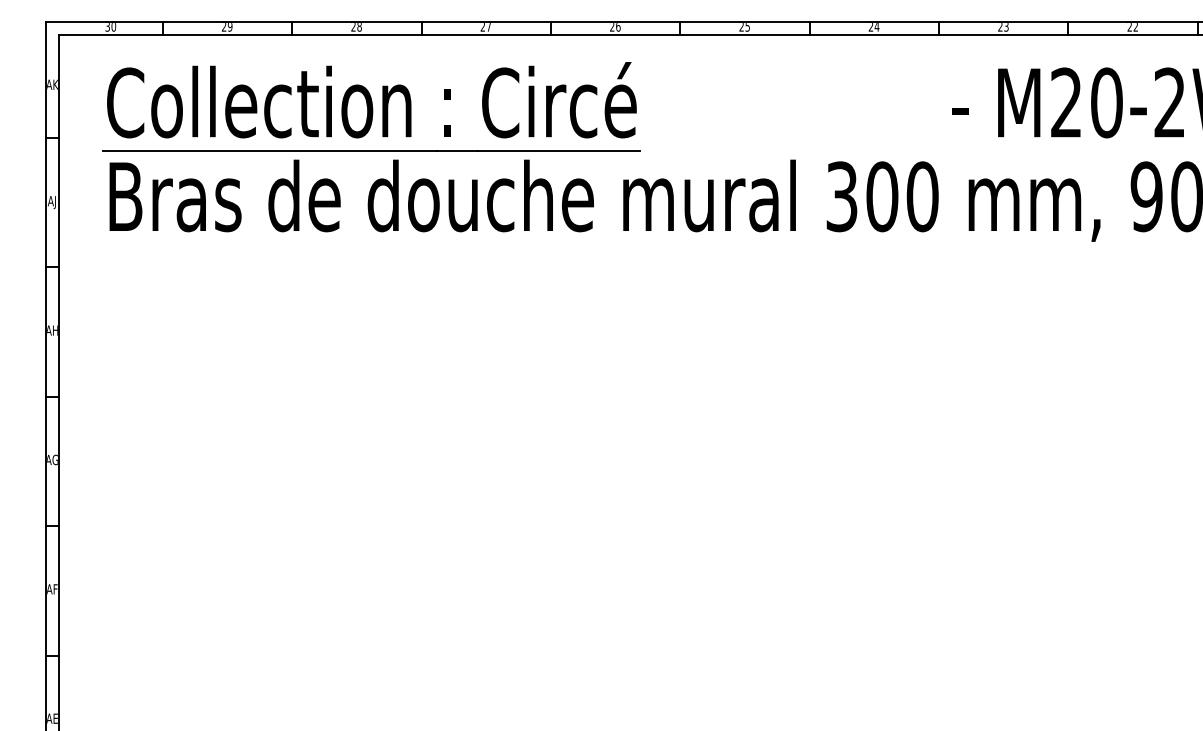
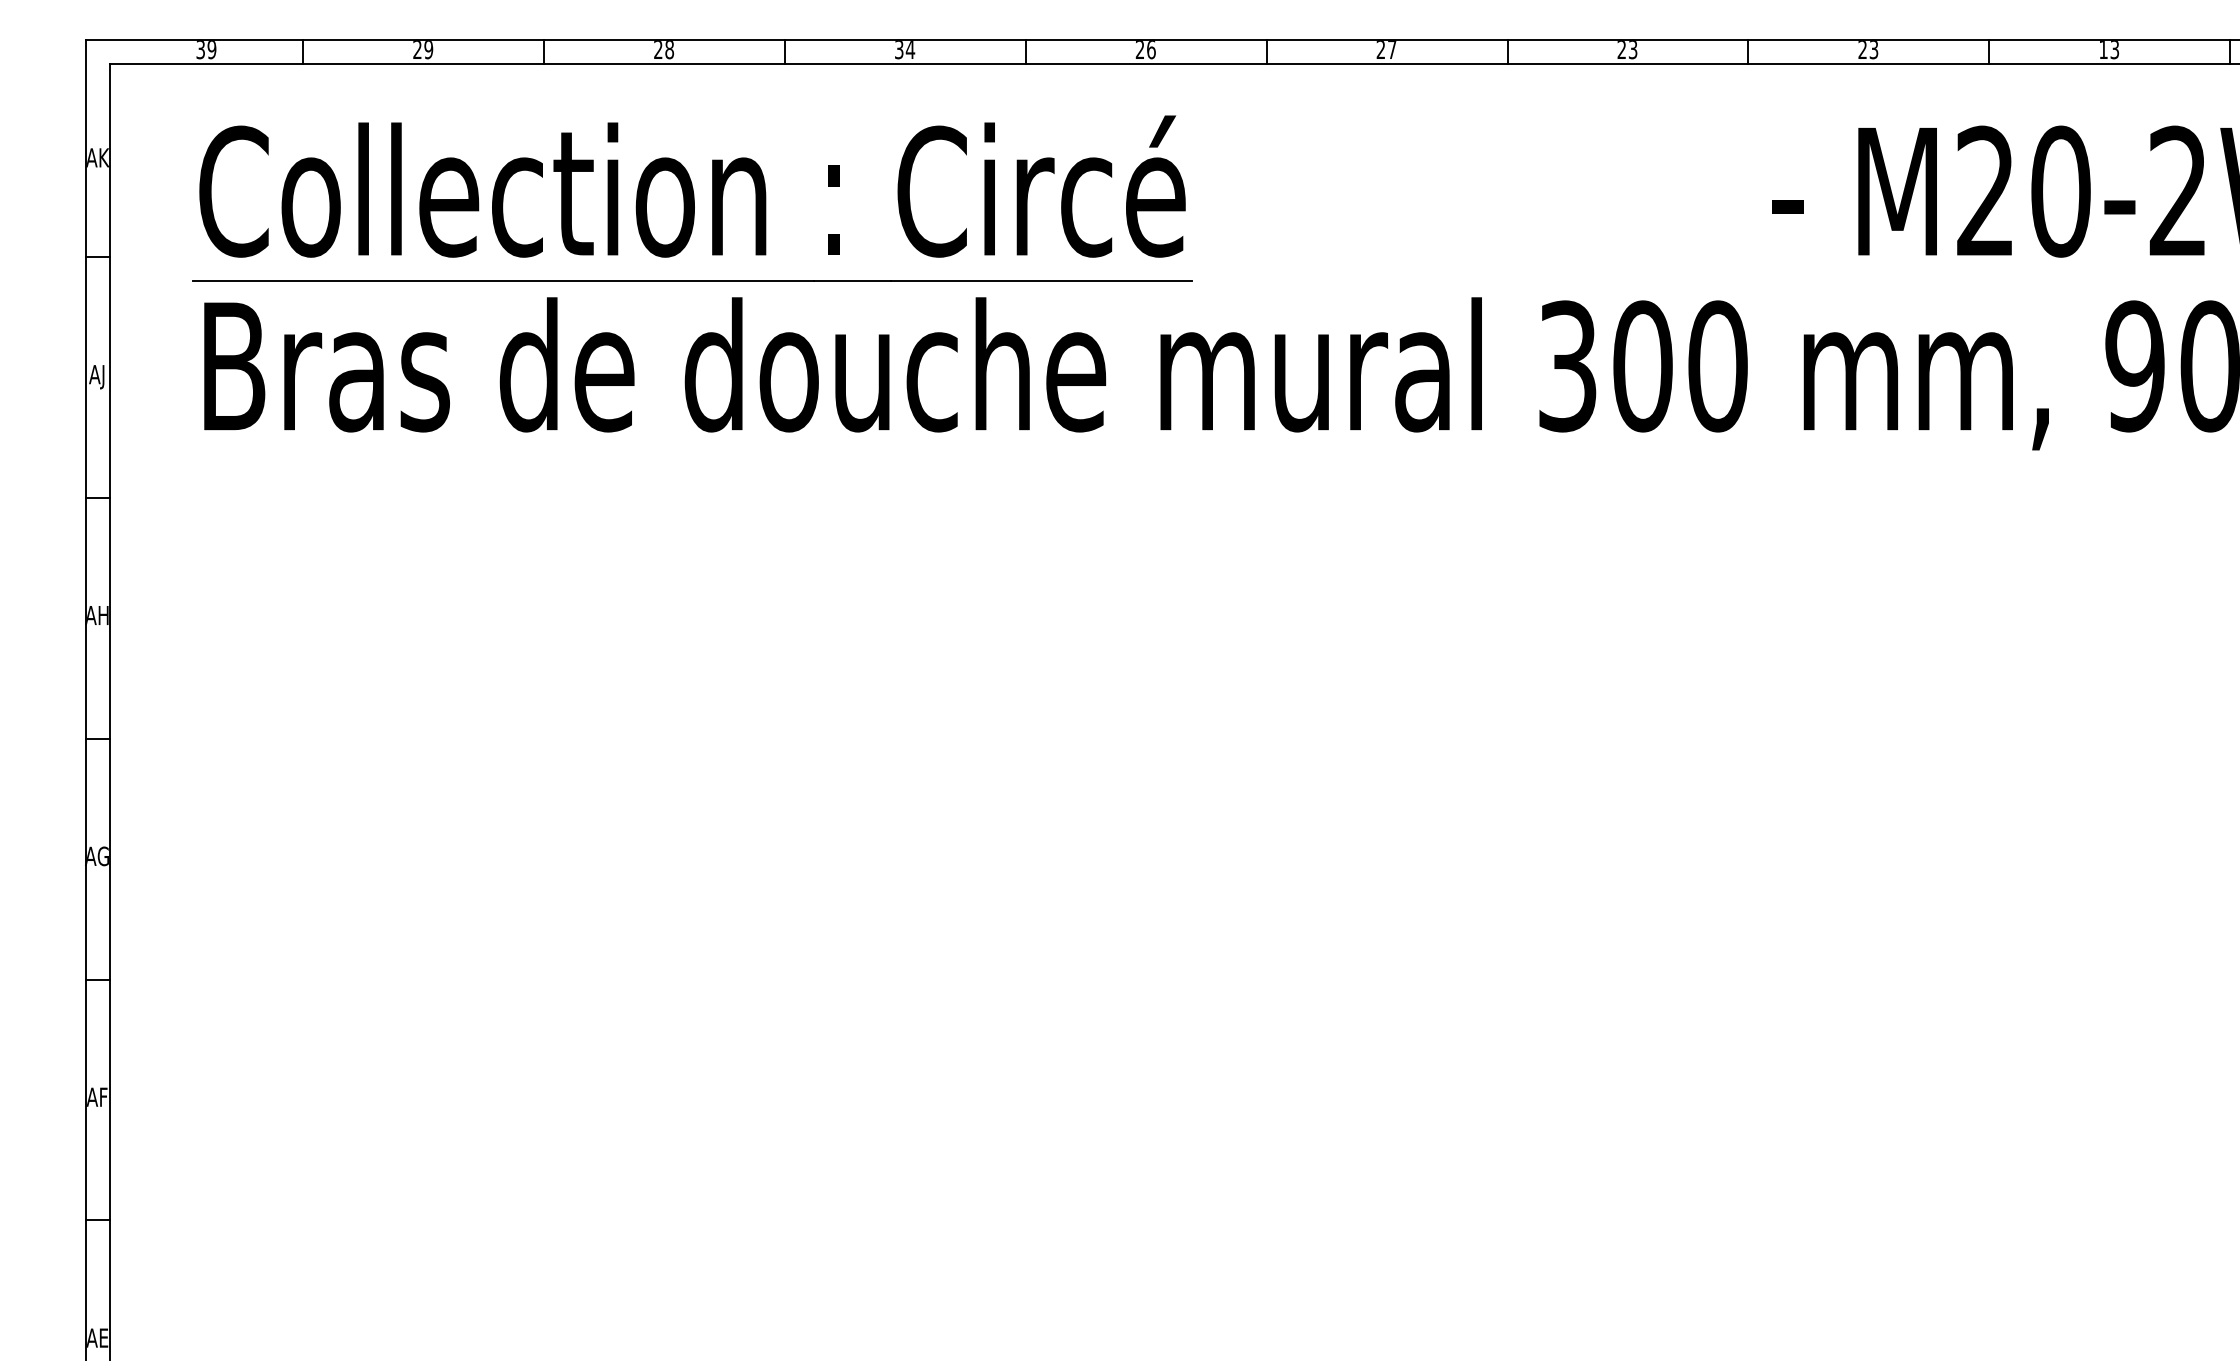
text: (113, 27) -> (211, 51), 30 -> 39
text: (486, 27) -> (905, 51), 27 -> 34
text: (747, 27) -> (1391, 51), 25 -> 27
text: (876, 27) -> (1631, 51), 24 -> 23
text: (1132, 27) -> (2108, 51), 22 -> 13

